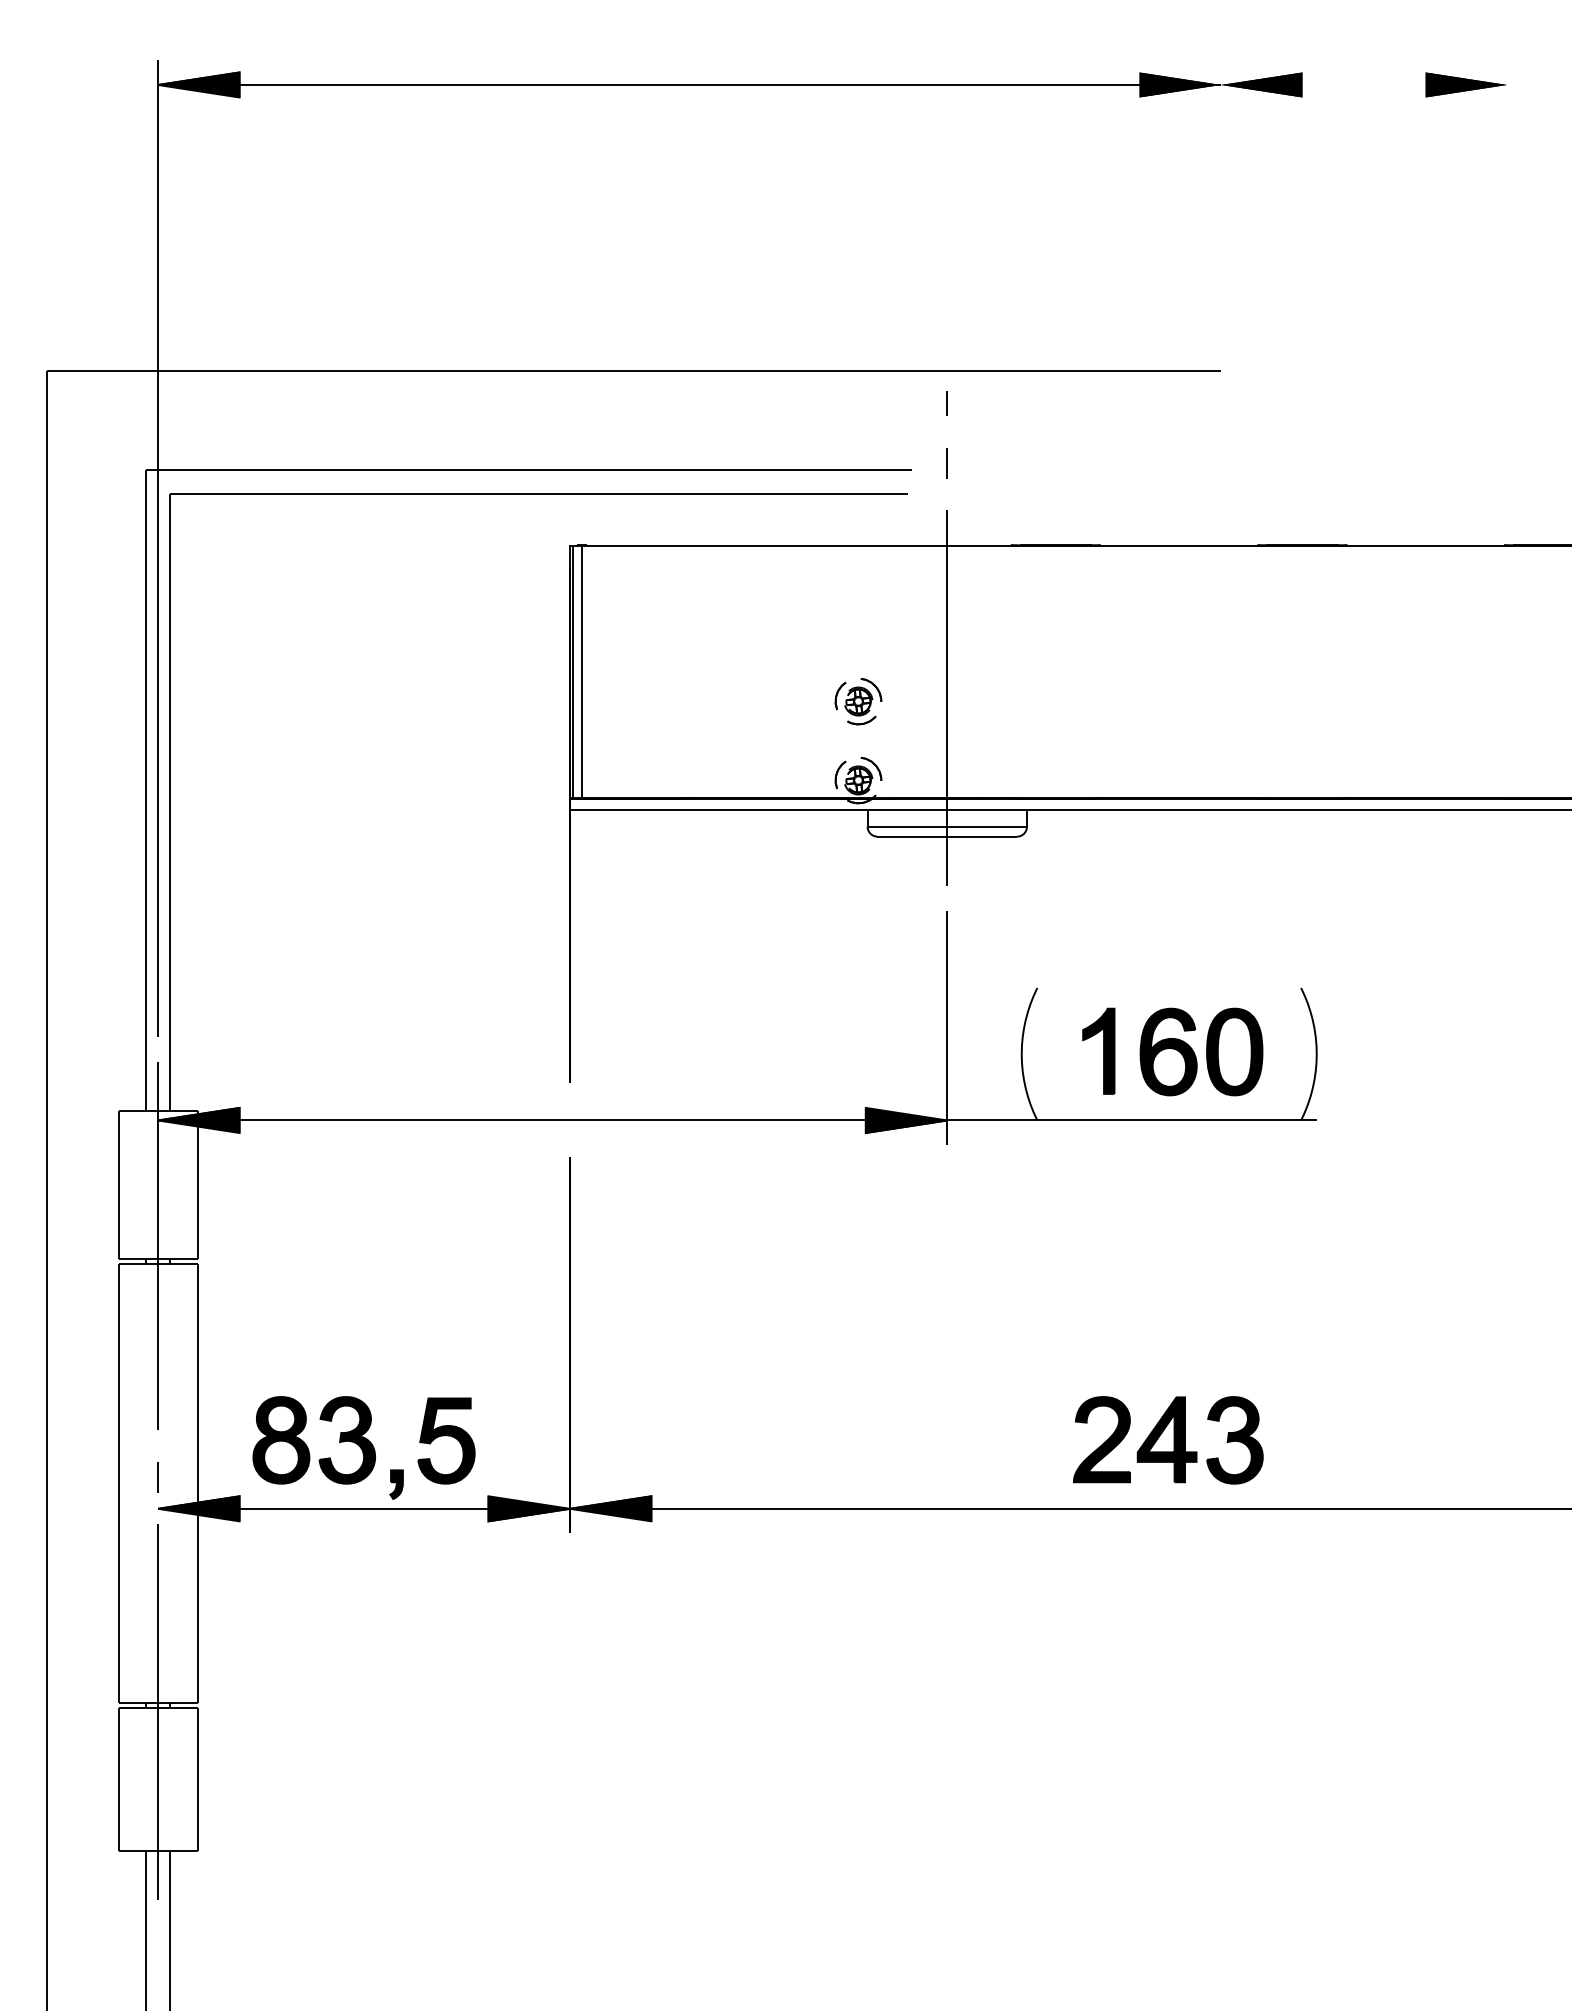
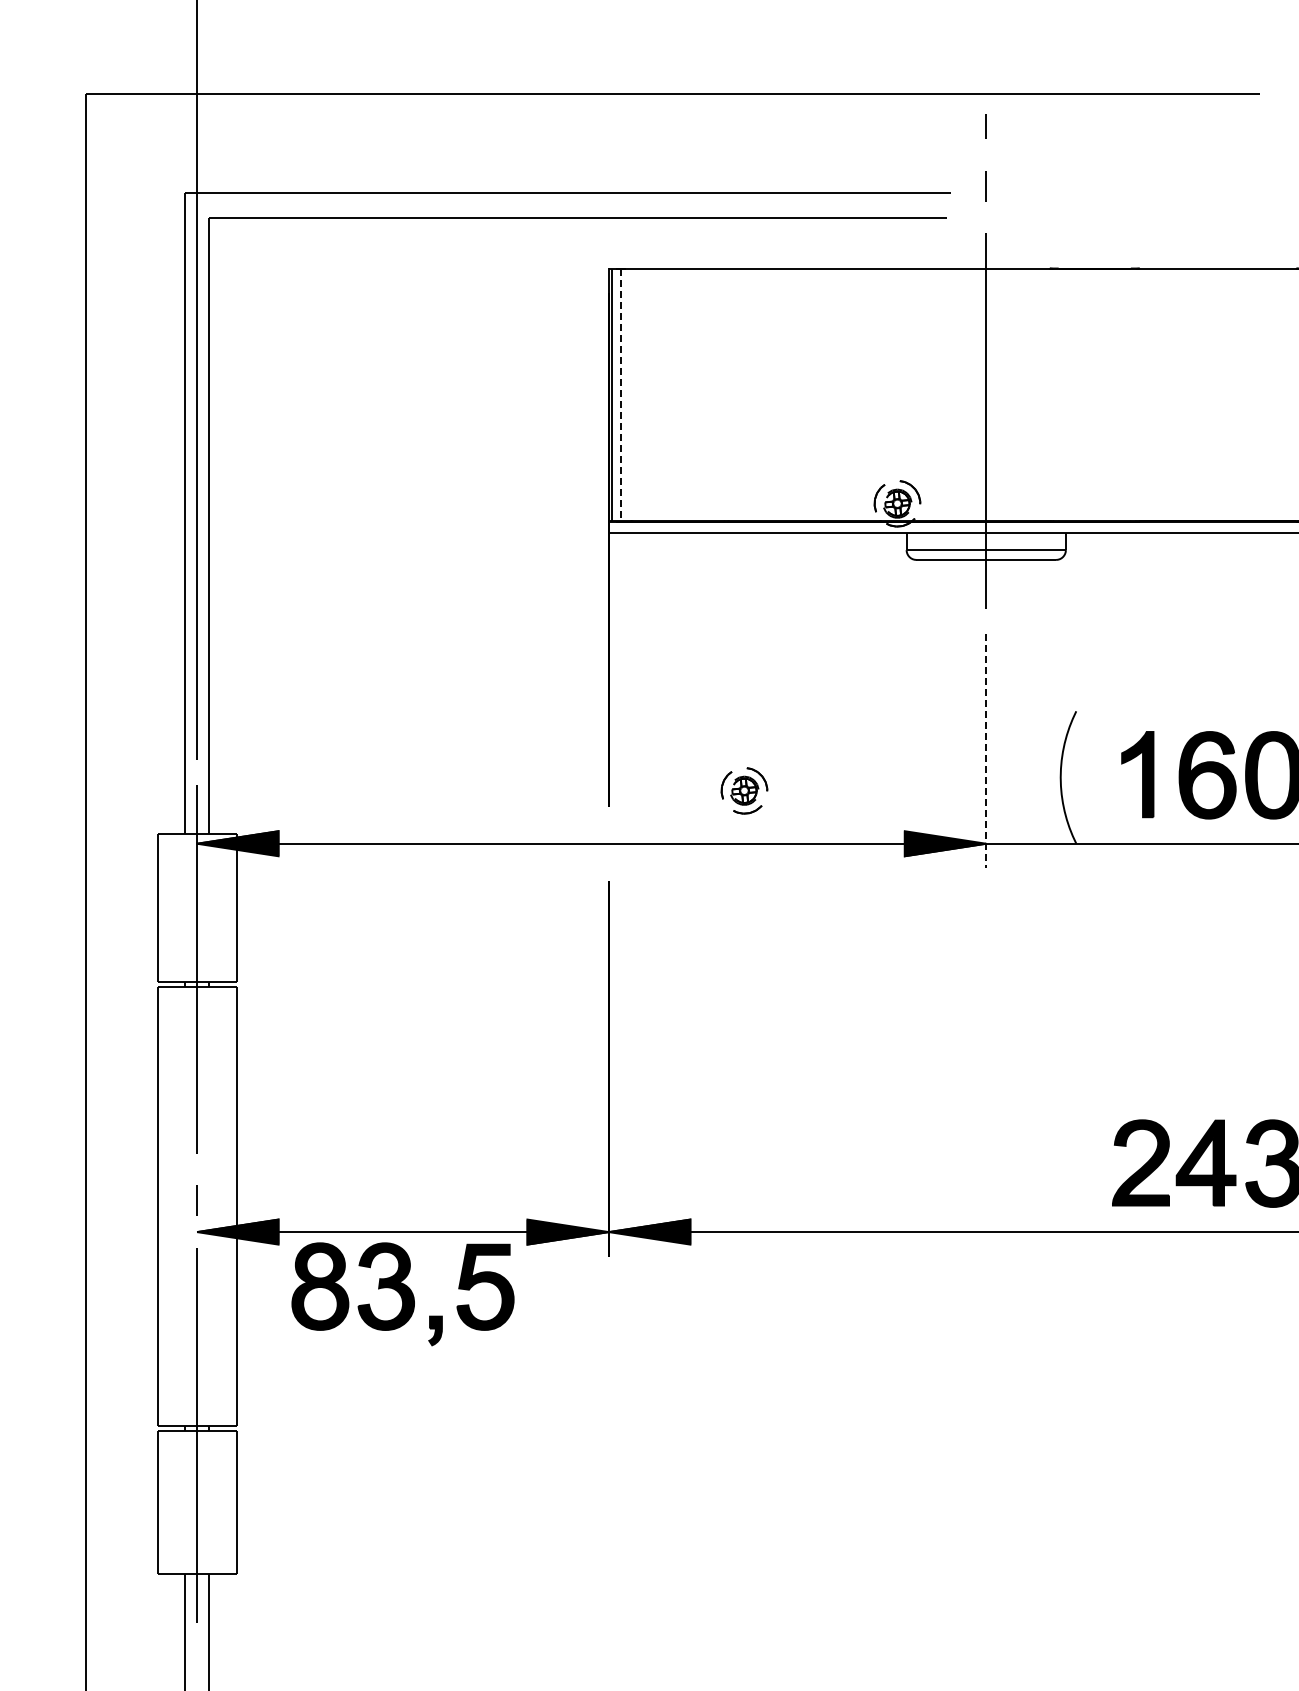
line: (582, 672) -> (621, 395), solid -> dashed
part: (858, 701) -> (744, 790), moved
line: (947, 1028) -> (986, 751), solid -> dashed
part: (363, 1447) -> (402, 1293), moved

